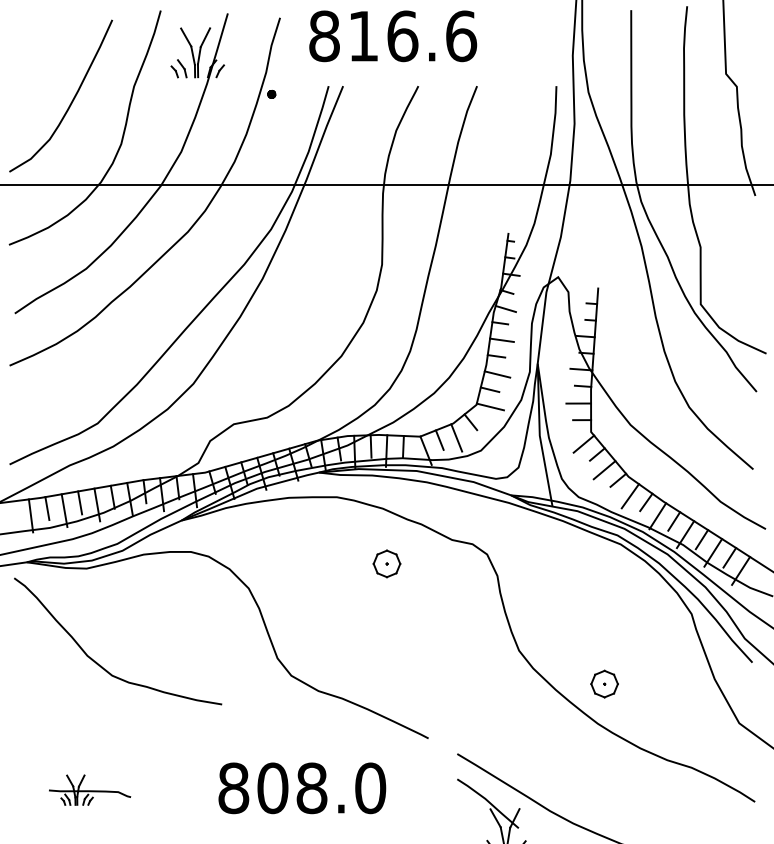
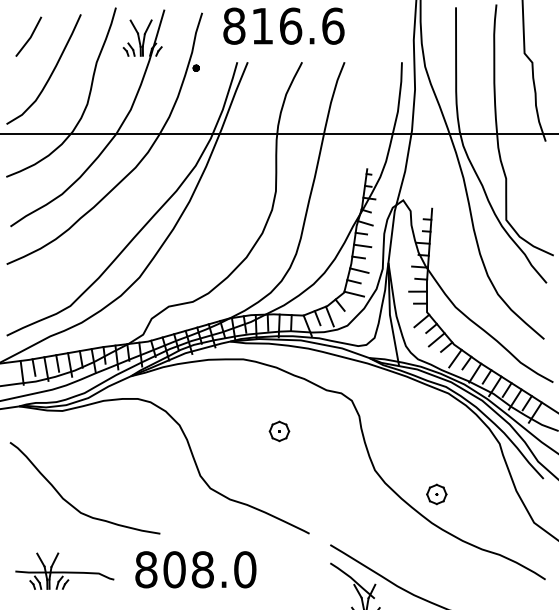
line: (41, 51) -> (29, 37), added
part: (386, 563) -> (279, 431), moved
curve: (101, 665) -> (73, 505), moved
text: (302, 788) -> (196, 569), moved
part: (89, 789) -> (64, 570), size x1.67

